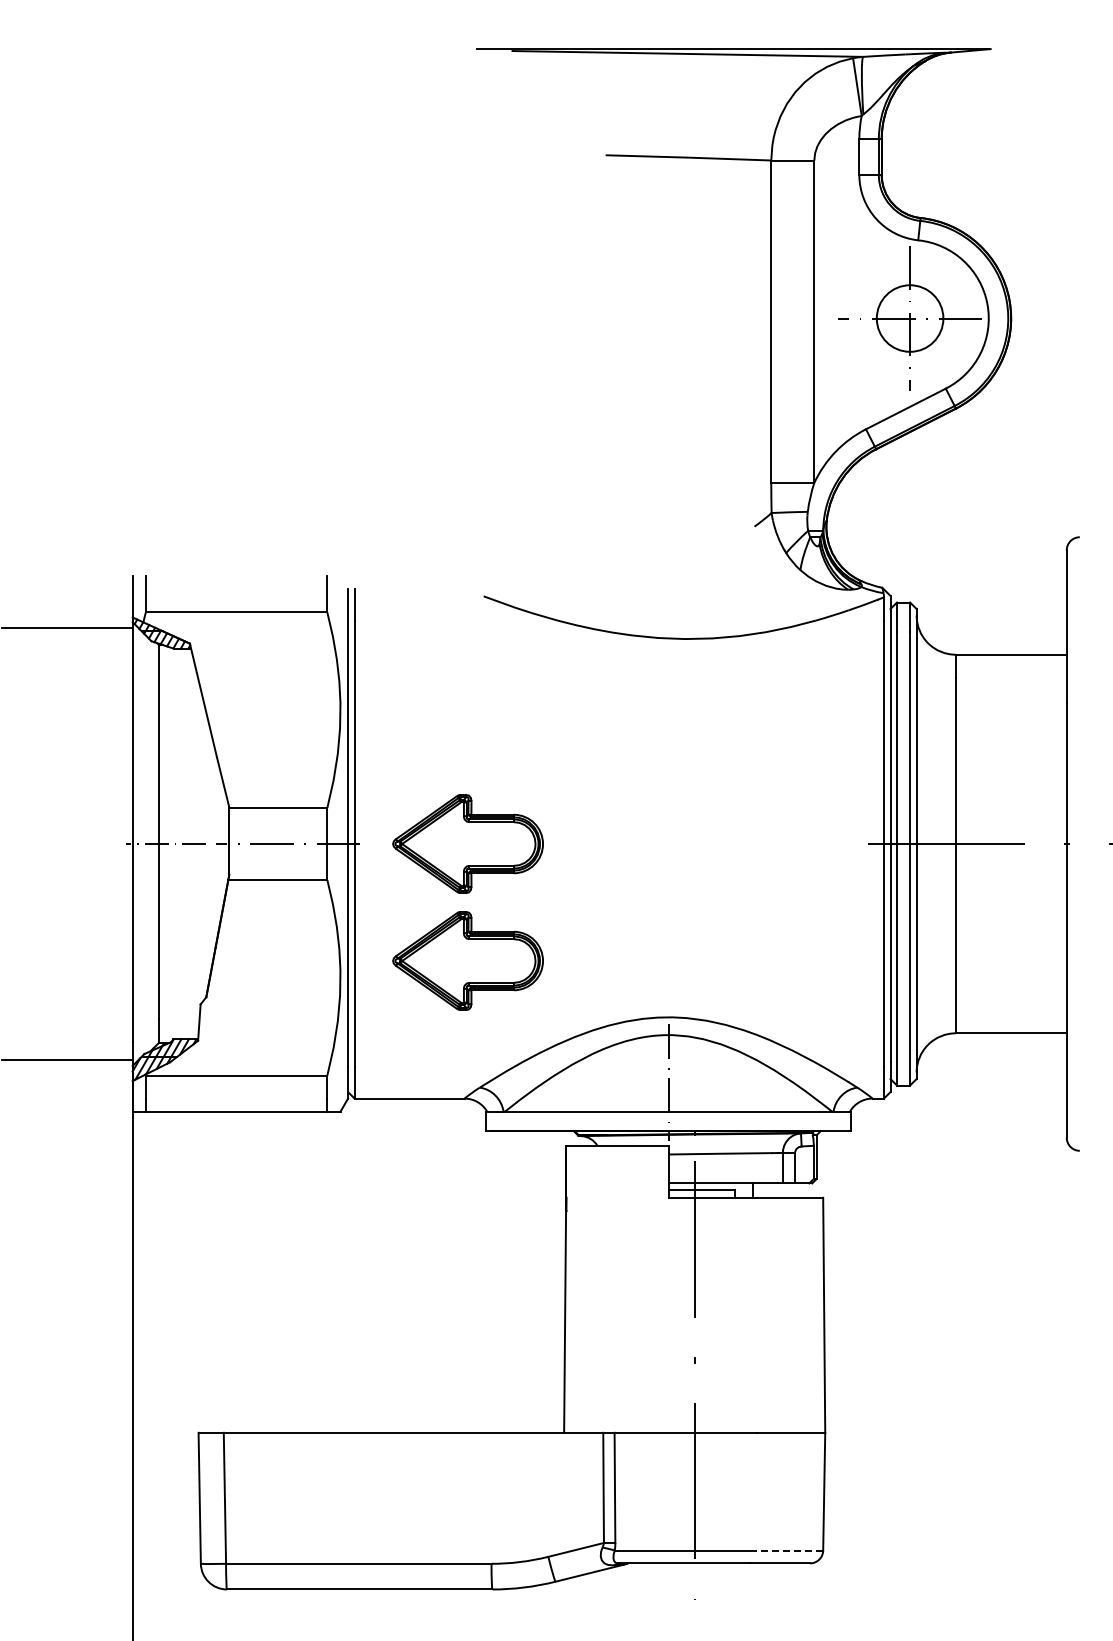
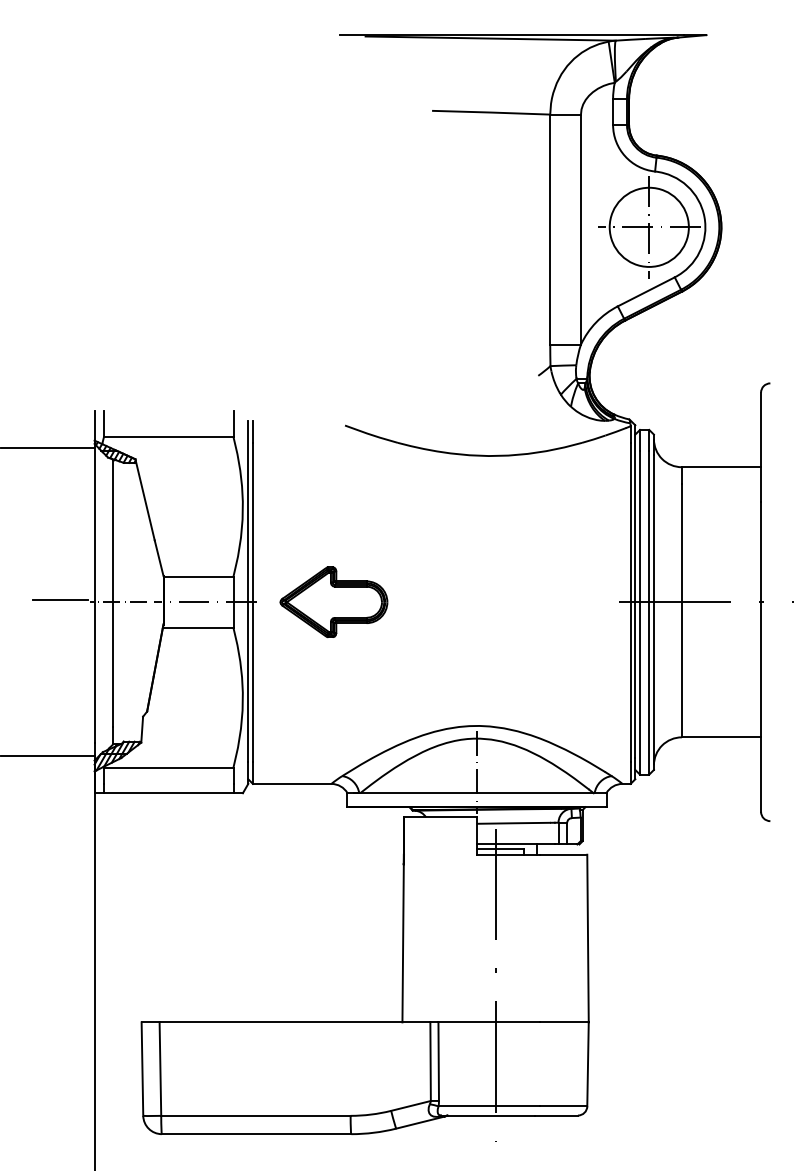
circle: (909, 318) -> (648, 227), size x1.67
line: (84, 840) -> (60, 599), added
part: (467, 960) -> (333, 685), removed
line: (789, 1550) -> (563, 1106), dashed -> solid

